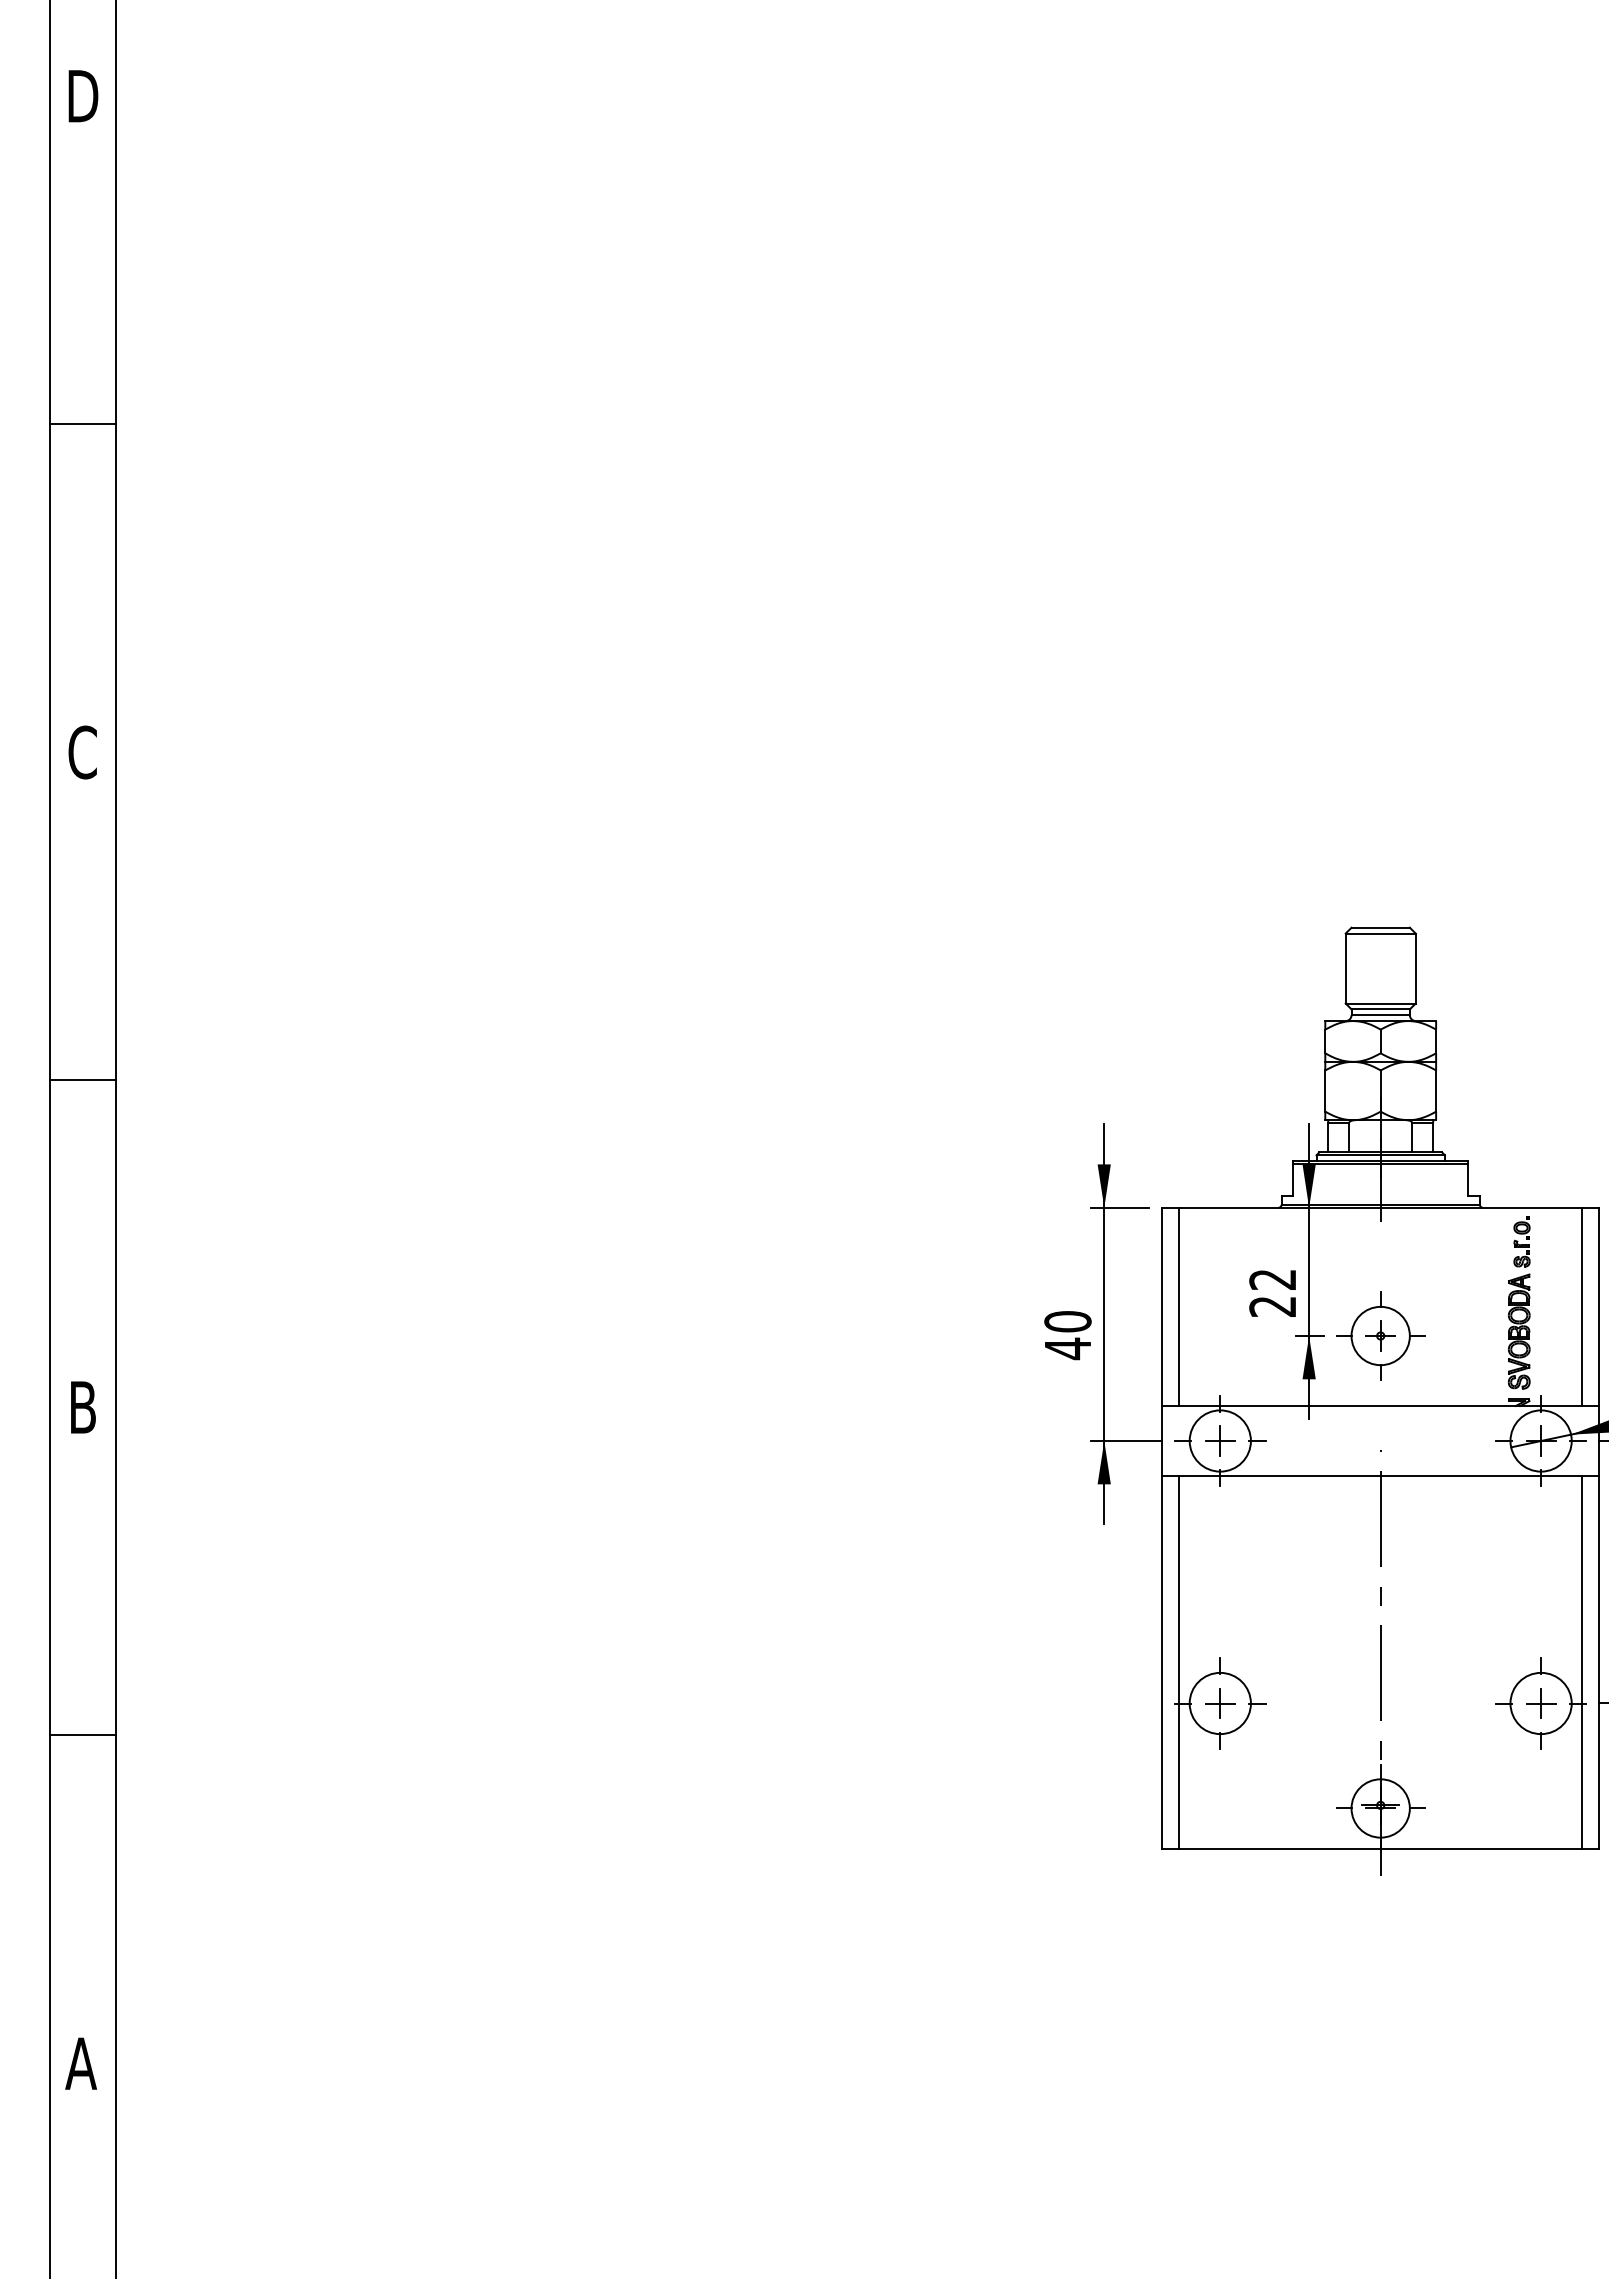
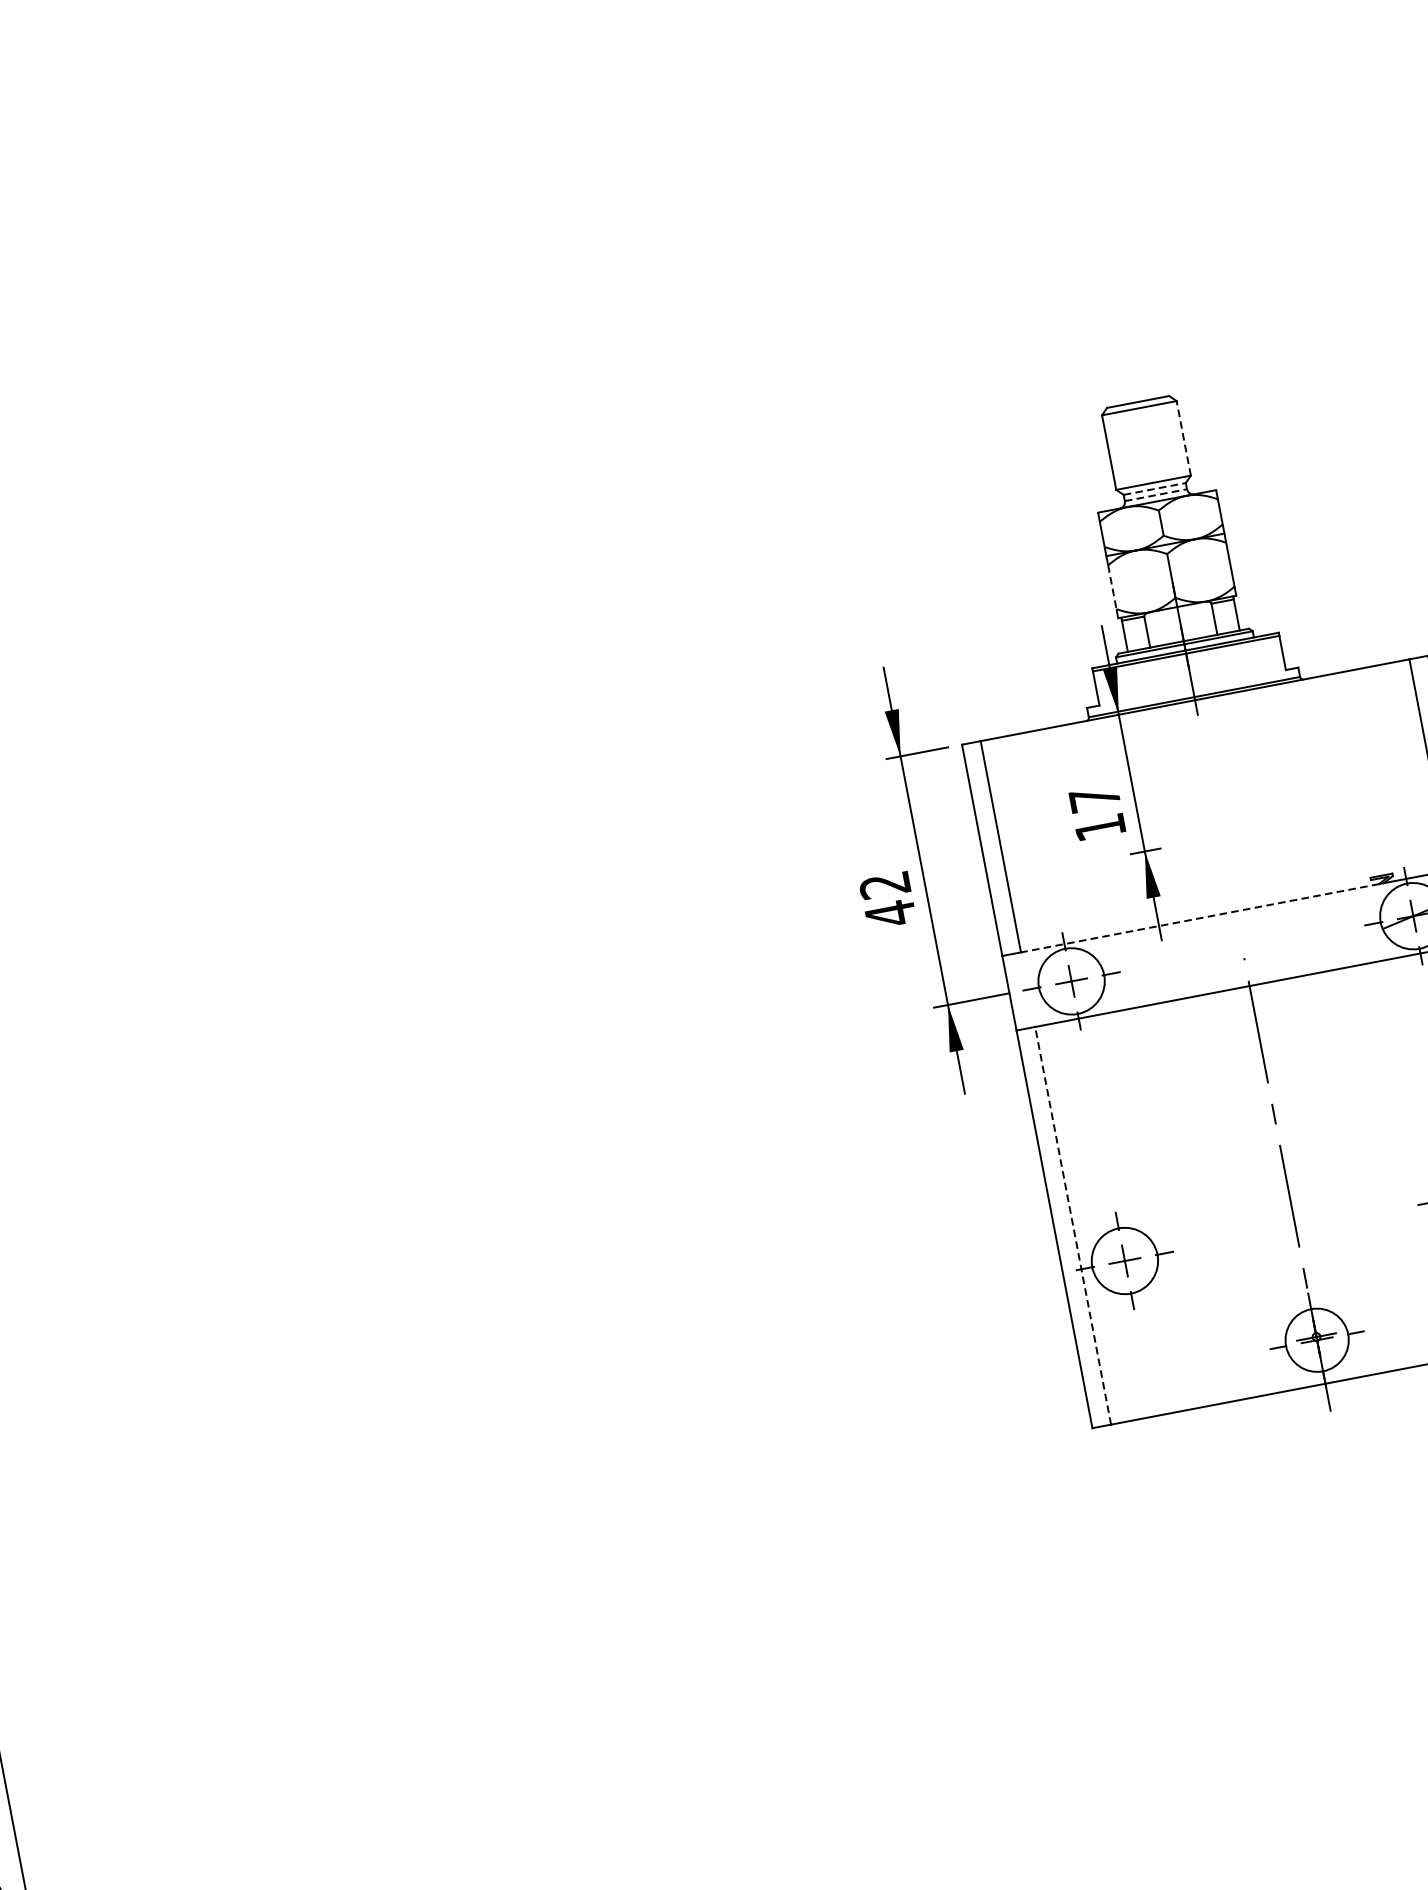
line: (1415, 968) -> (1183, 438), solid -> dashed
line: (1381, 1009) -> (1155, 488), solid -> dashed
line: (1381, 1015) -> (1156, 495), solid -> dashed
line: (1325, 1091) -> (1112, 587), solid -> dashed
text: (1272, 1292) -> (1097, 812), 22 -> 17
part: (1518, 1302) -> (1361, 773), removed
text: (1067, 1321) -> (884, 885), 40 -> 42
part: (1380, 1335) -> (1220, 836), removed
line: (1347, 1406) -> (1200, 918), solid -> dashed
line: (1179, 1662) -> (1073, 1225), solid -> dashed

